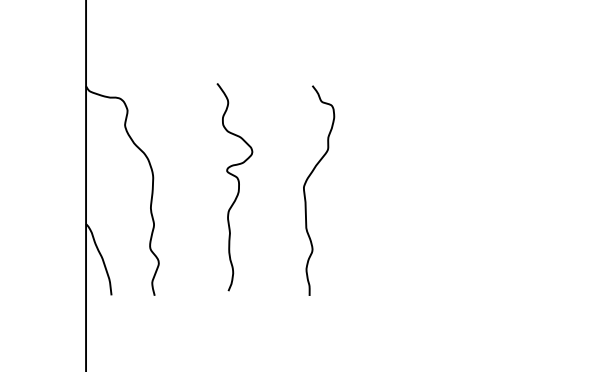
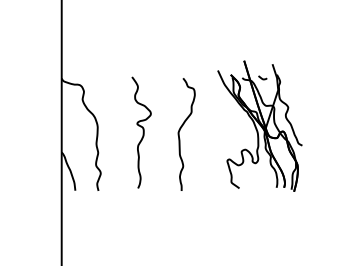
part: (454, 173) -> (259, 125), added

